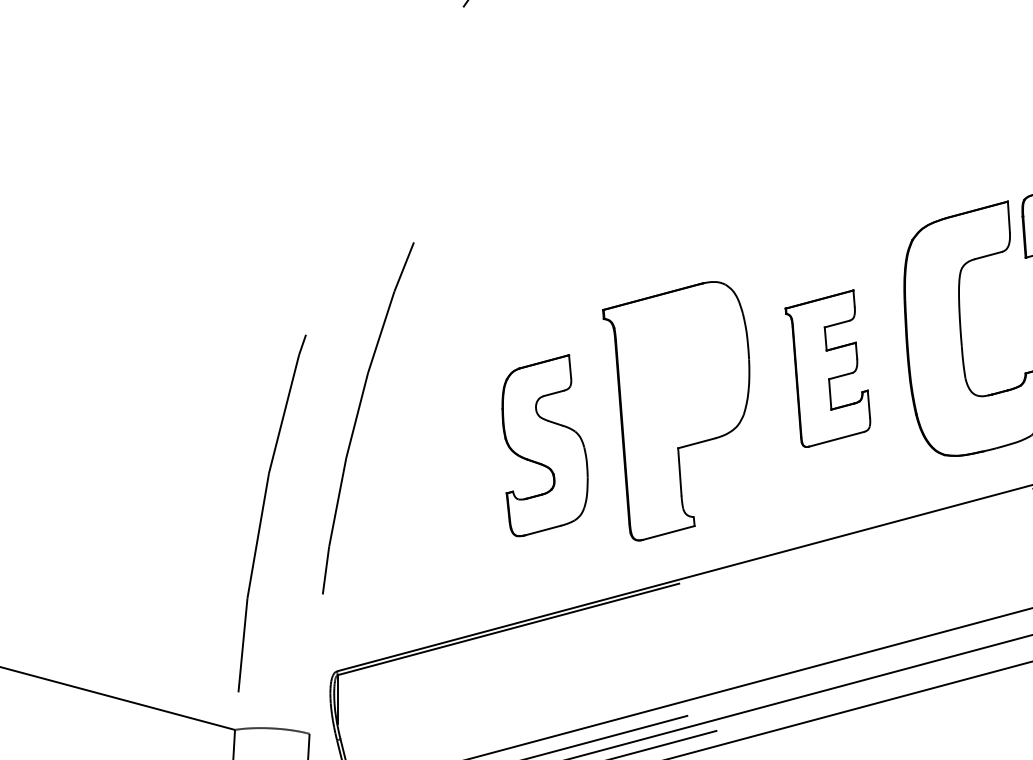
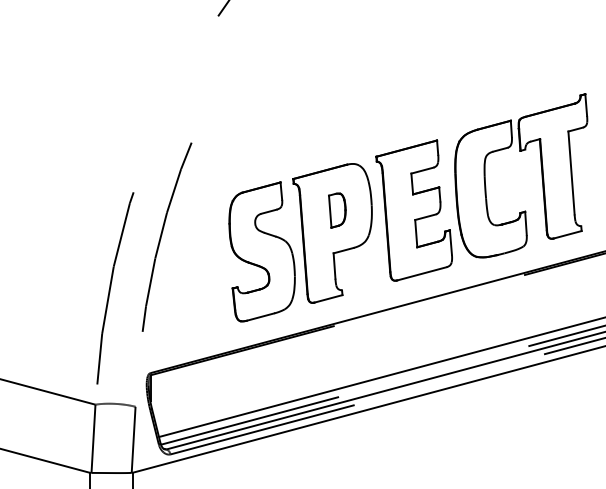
part: (685, 368) -> (337, 210), added
part: (826, 368) -> (413, 210), size x1.67
part: (543, 444) -> (261, 251), size x1.43

